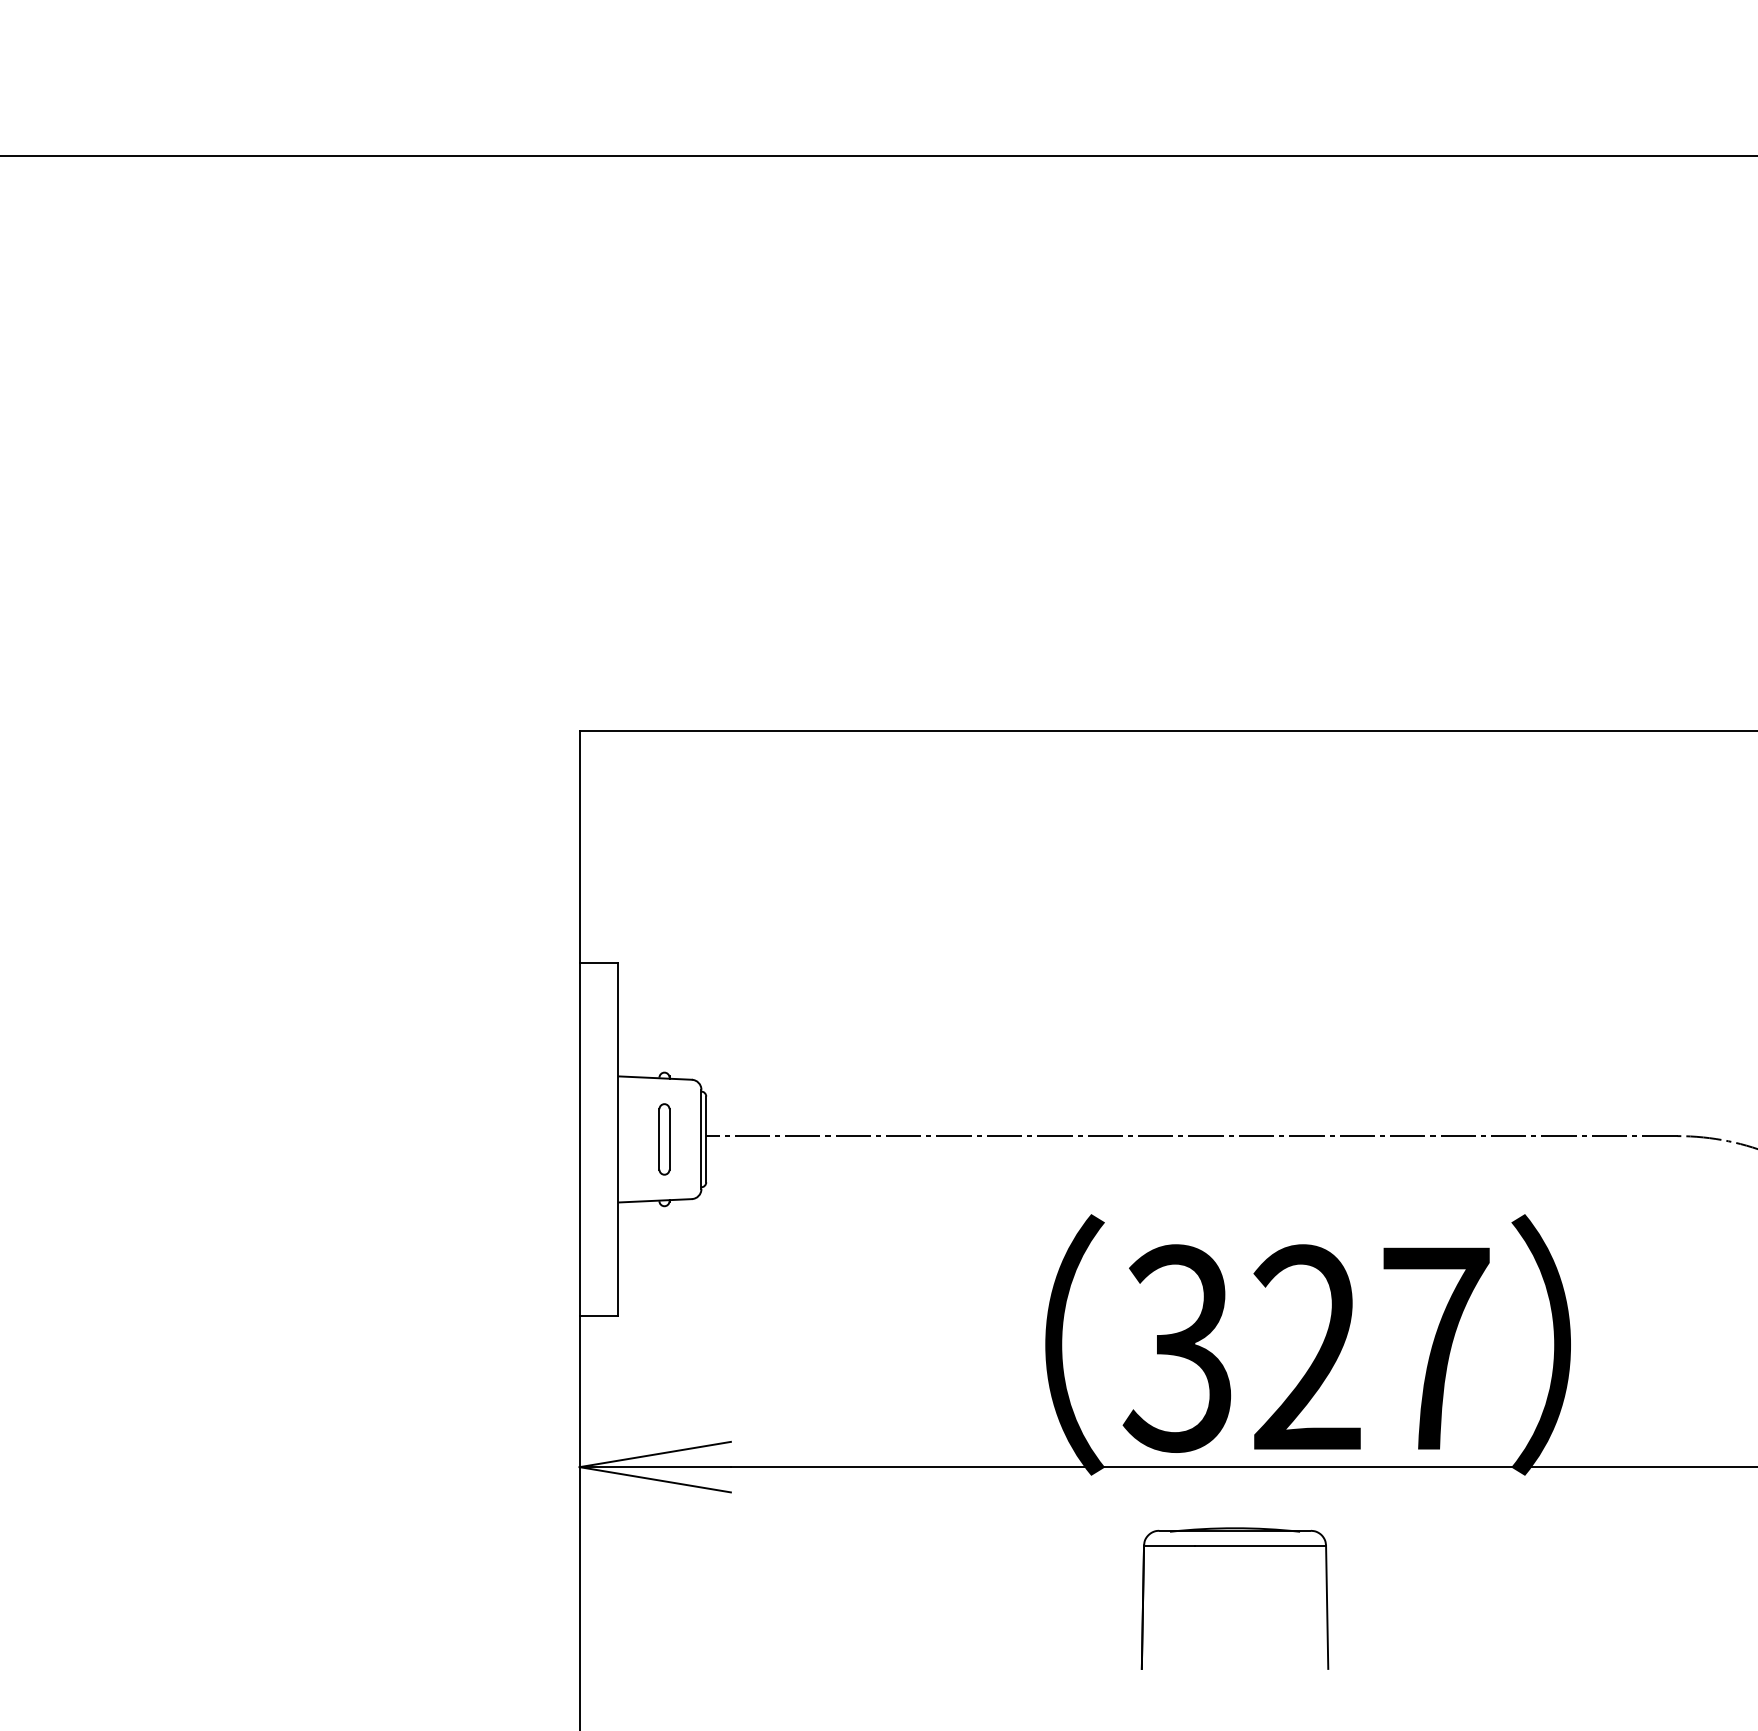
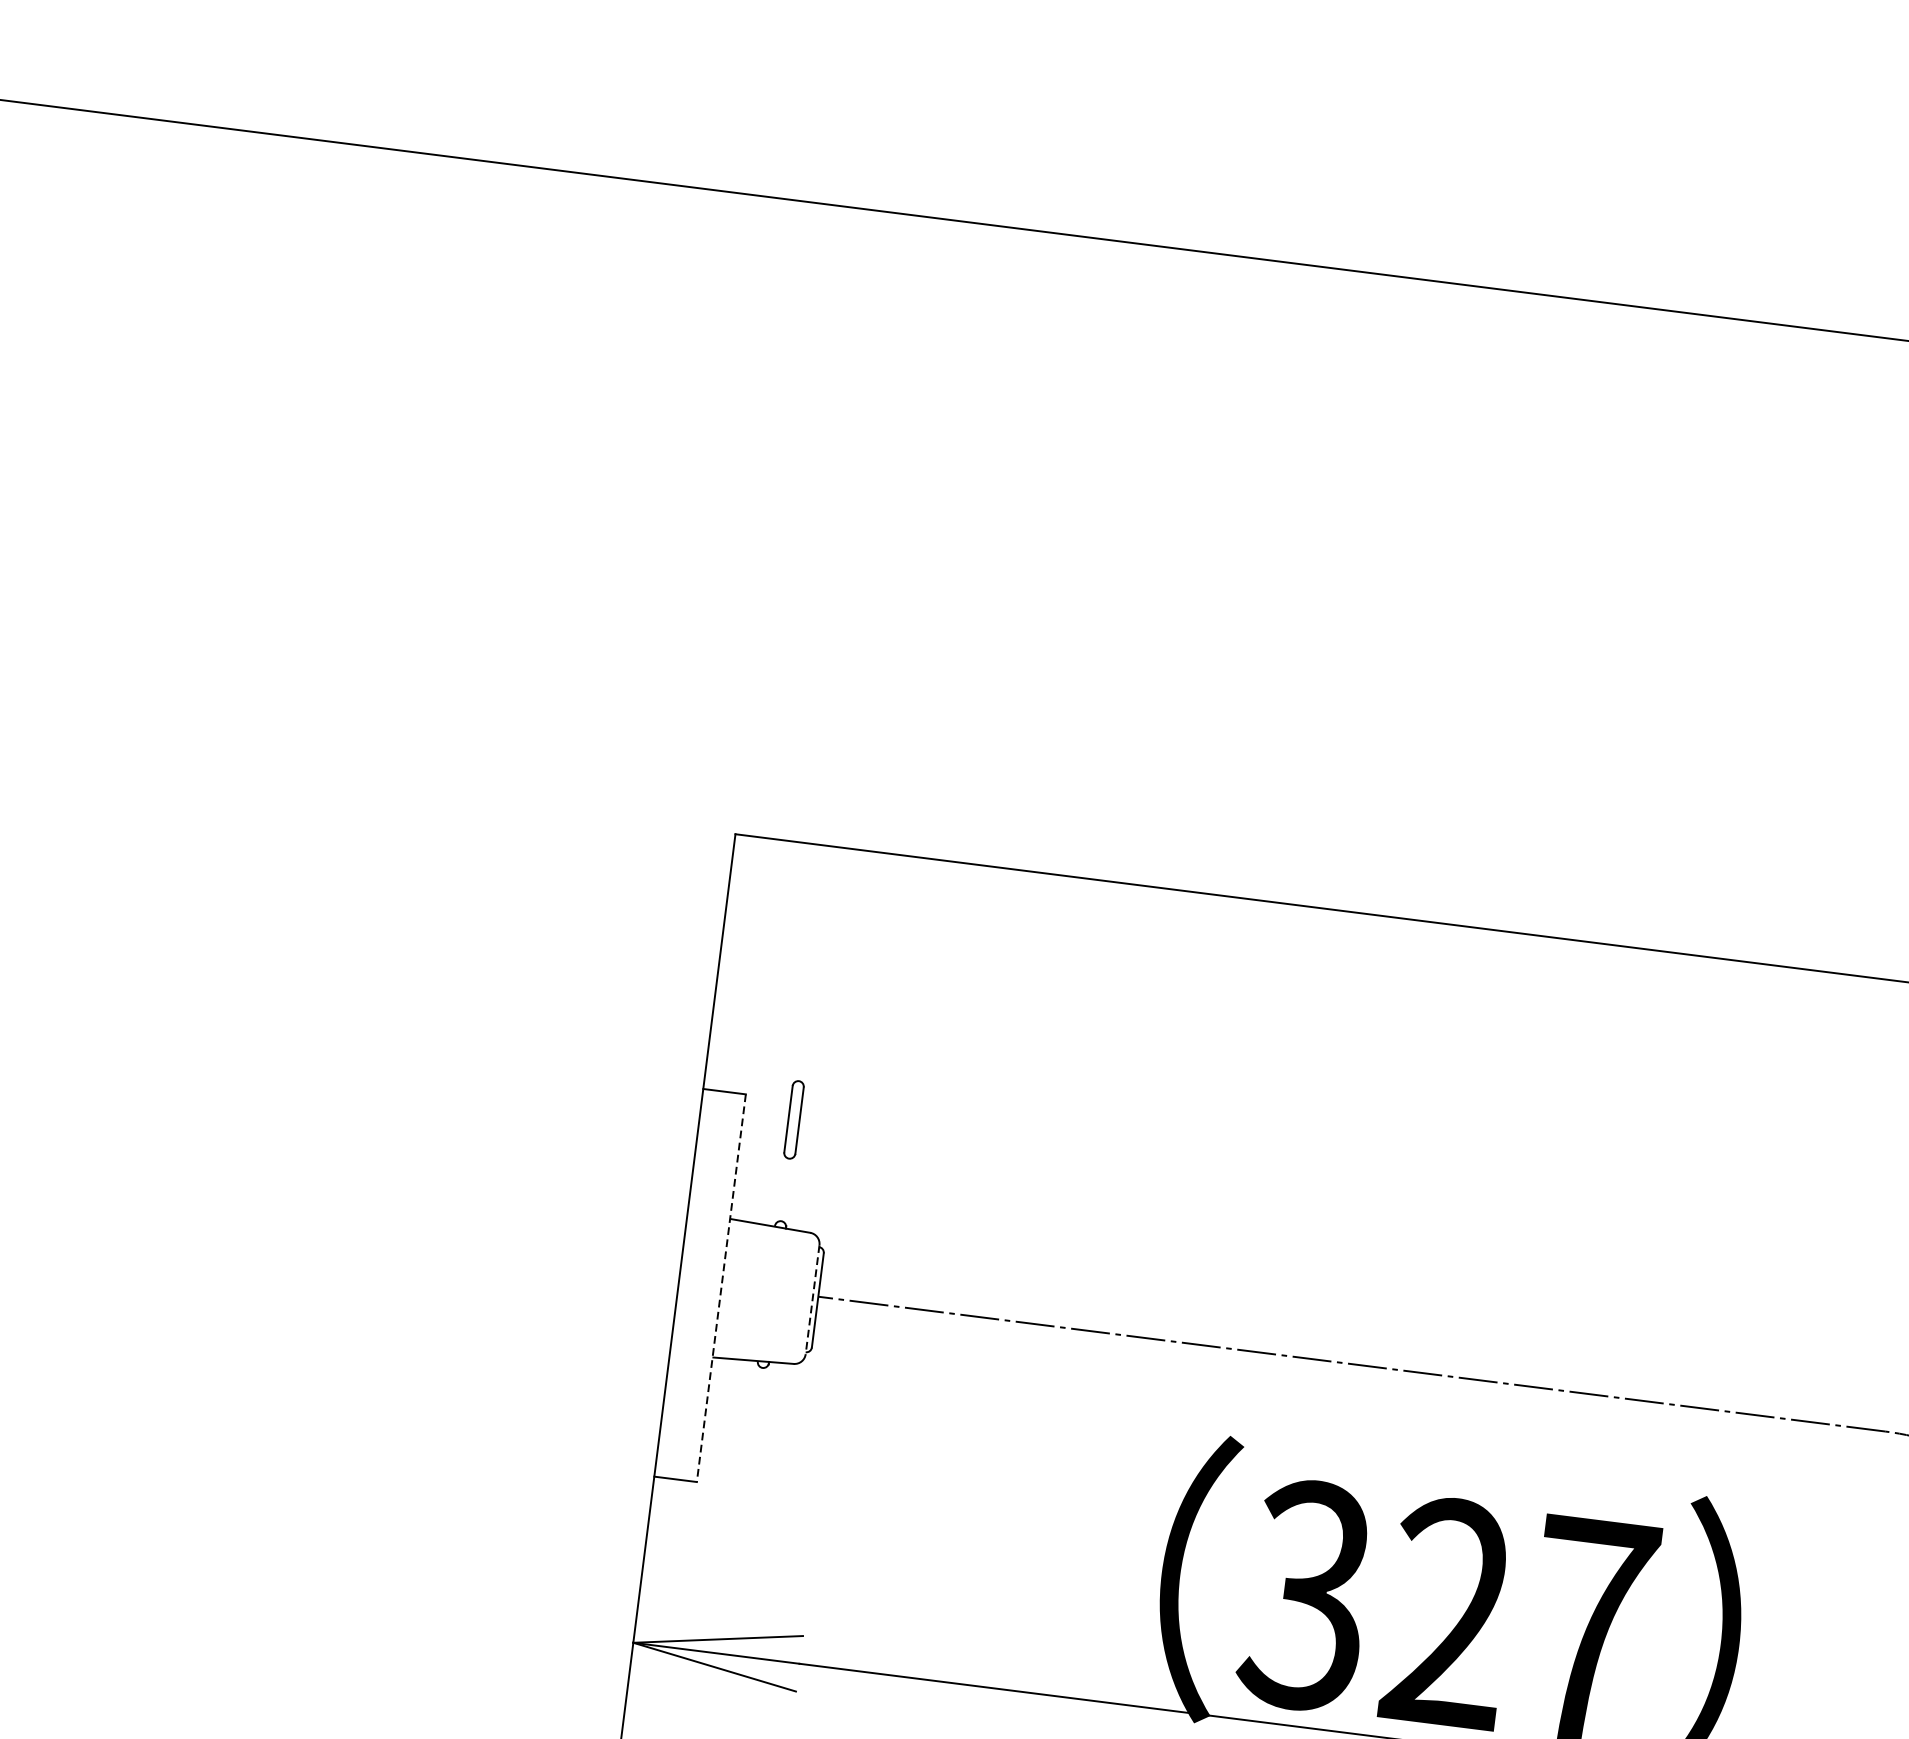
line: (618, 1139) -> (721, 1288), solid -> dashed
part: (664, 1139) -> (794, 1119), moved
line: (701, 1139) -> (812, 1299), solid -> dashed

